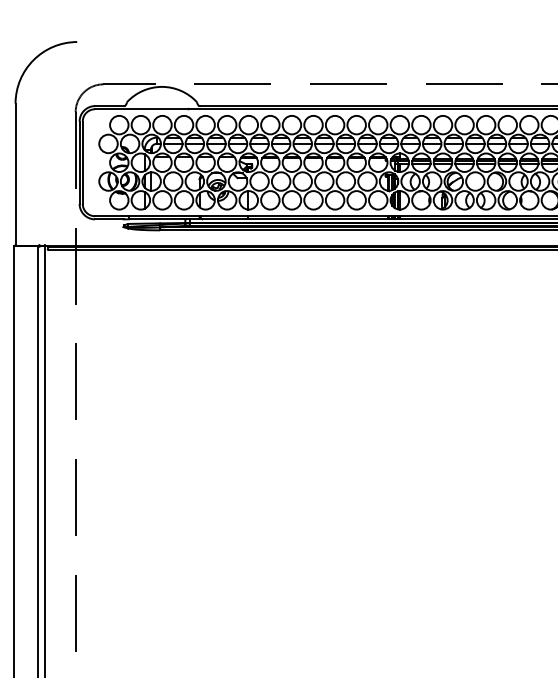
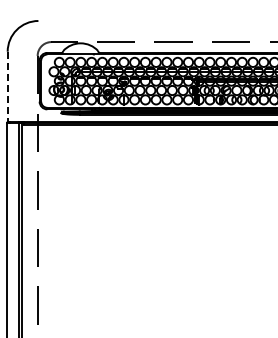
line: (15, 175) -> (7, 87), solid -> dashed

